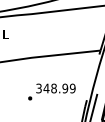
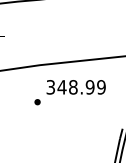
text: (51, 91) -> (69, 91), moved

